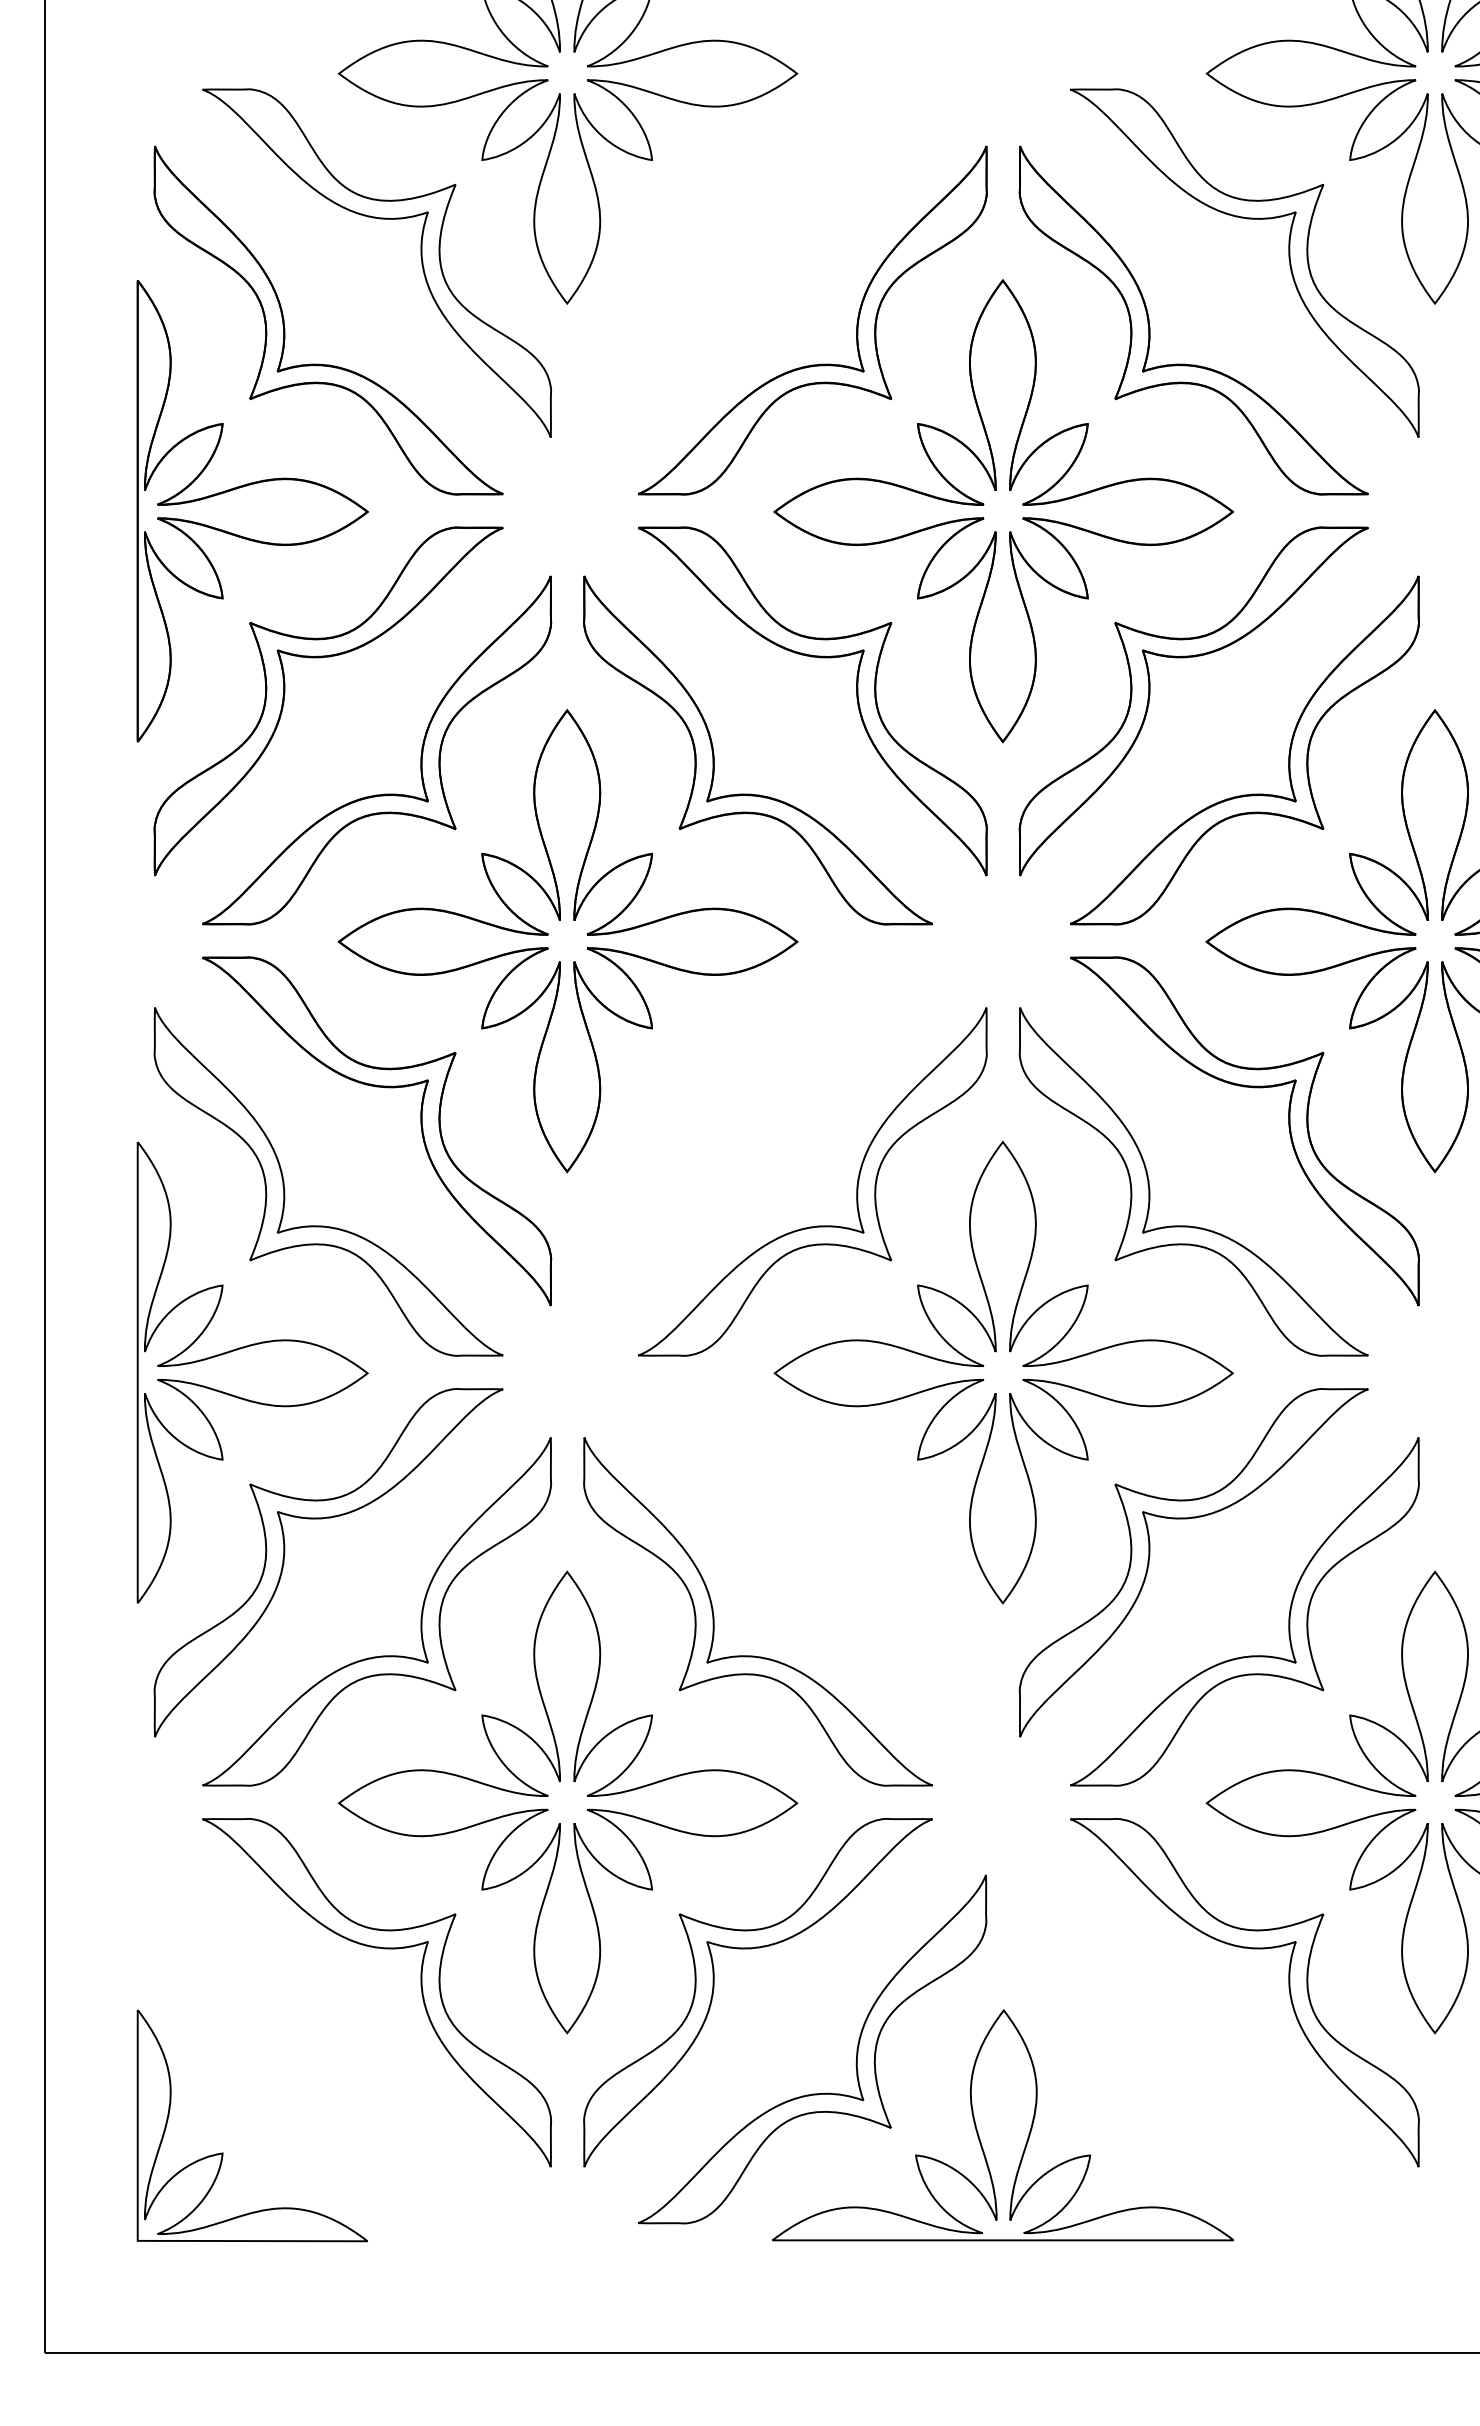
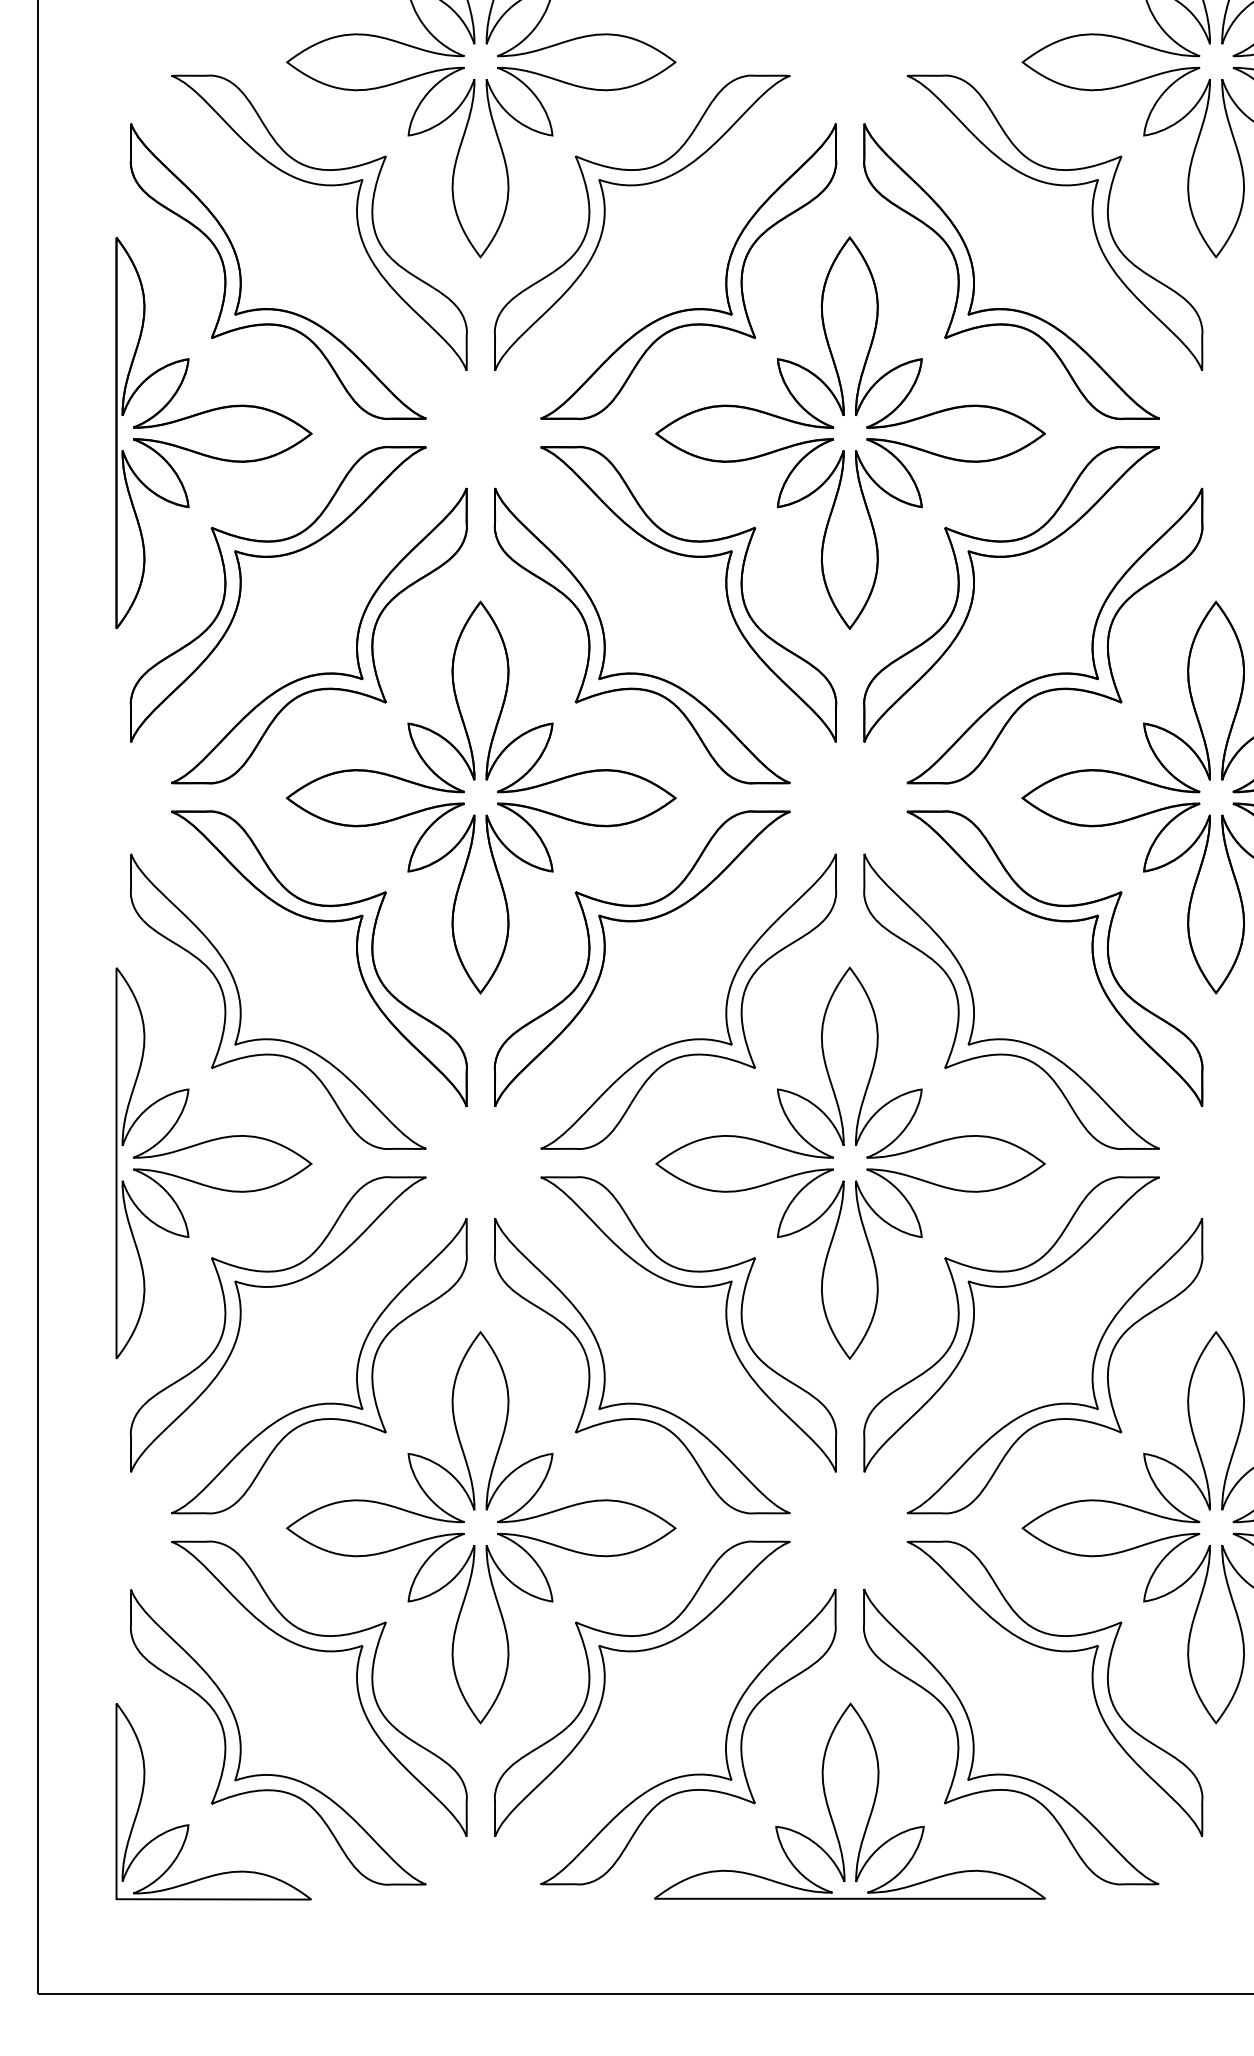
part: (755, 219) -> (640, 185), added
part: (714, 1128) -> (605, 956), added
part: (818, 1519) -> (693, 1287), added
part: (1149, 2050) -> (974, 1737), added
part: (285, 2058) -> (241, 1744), added

